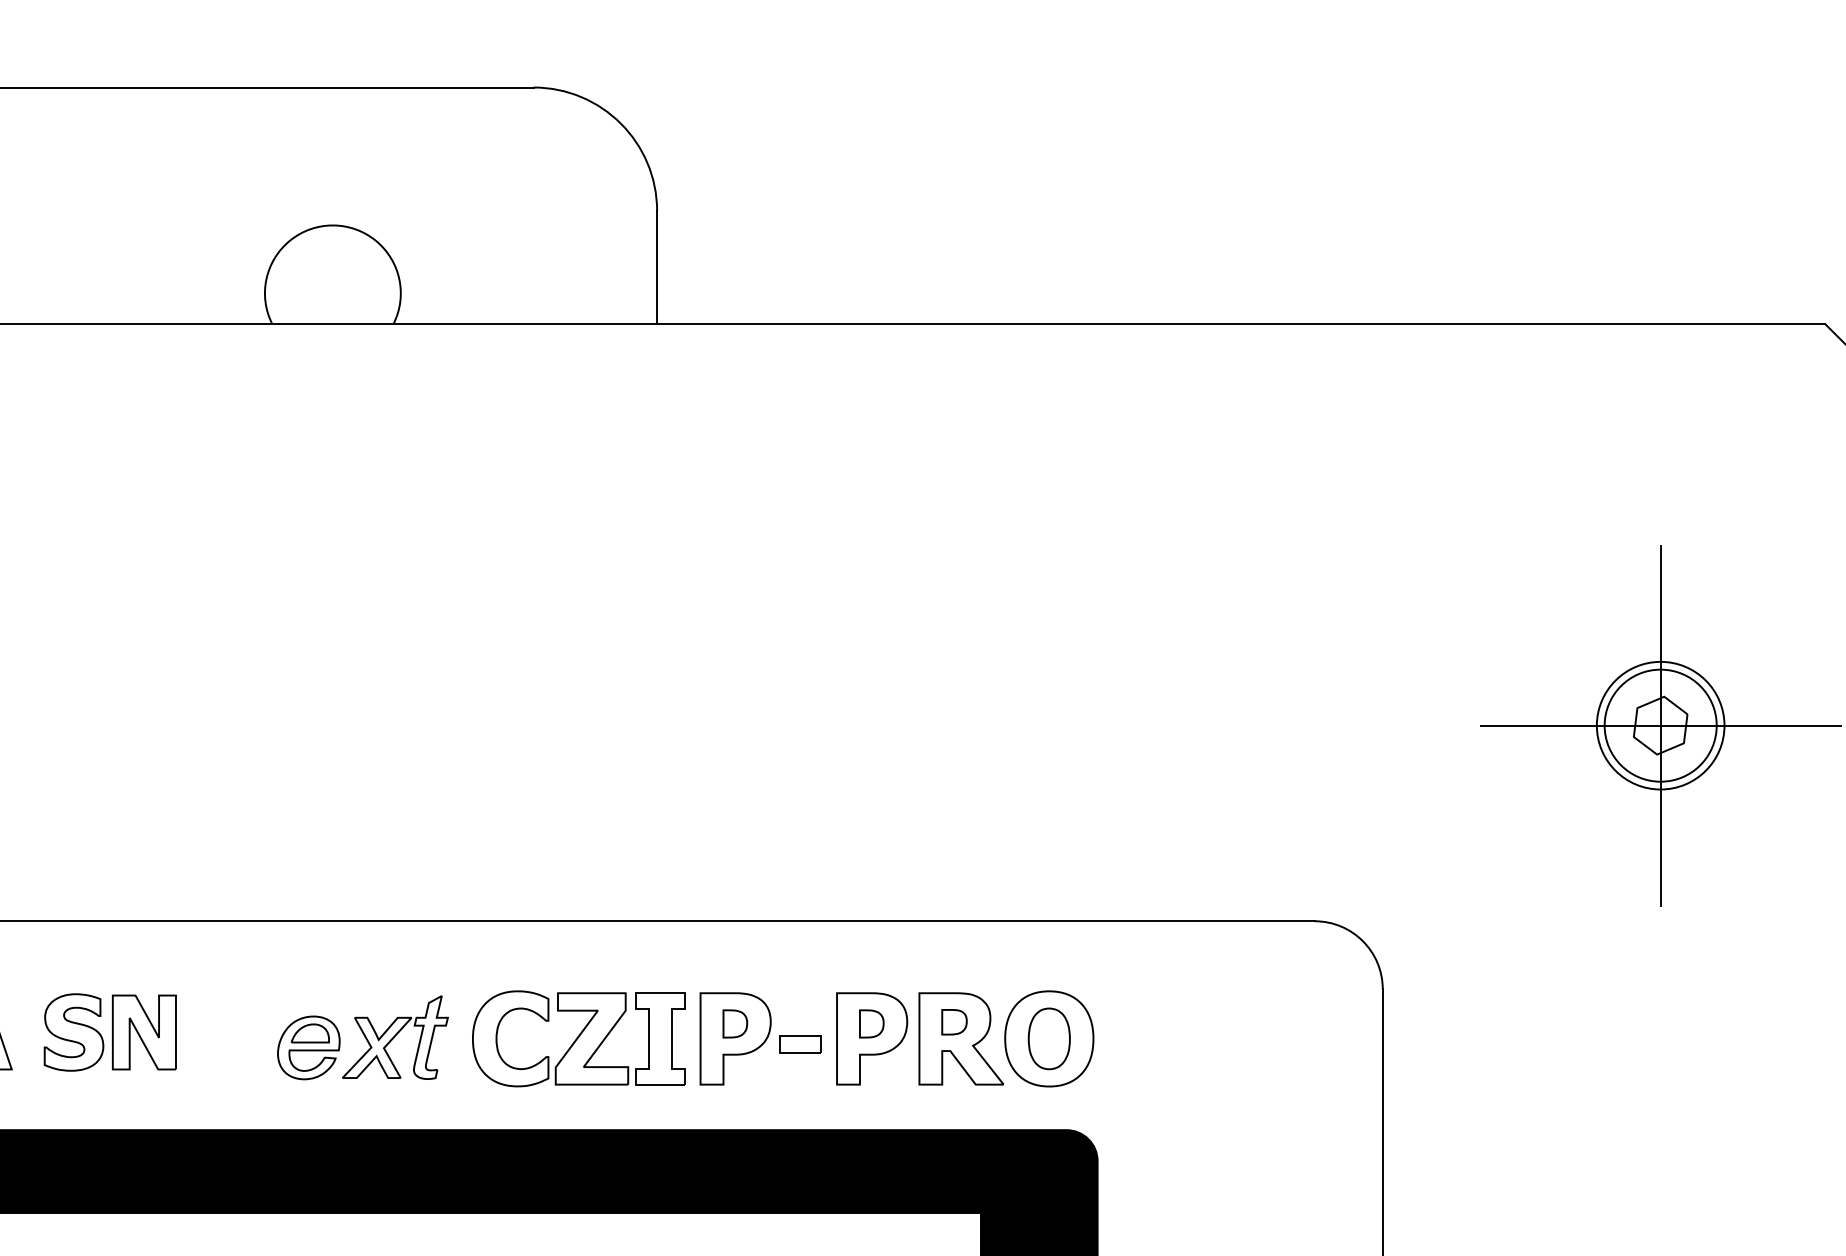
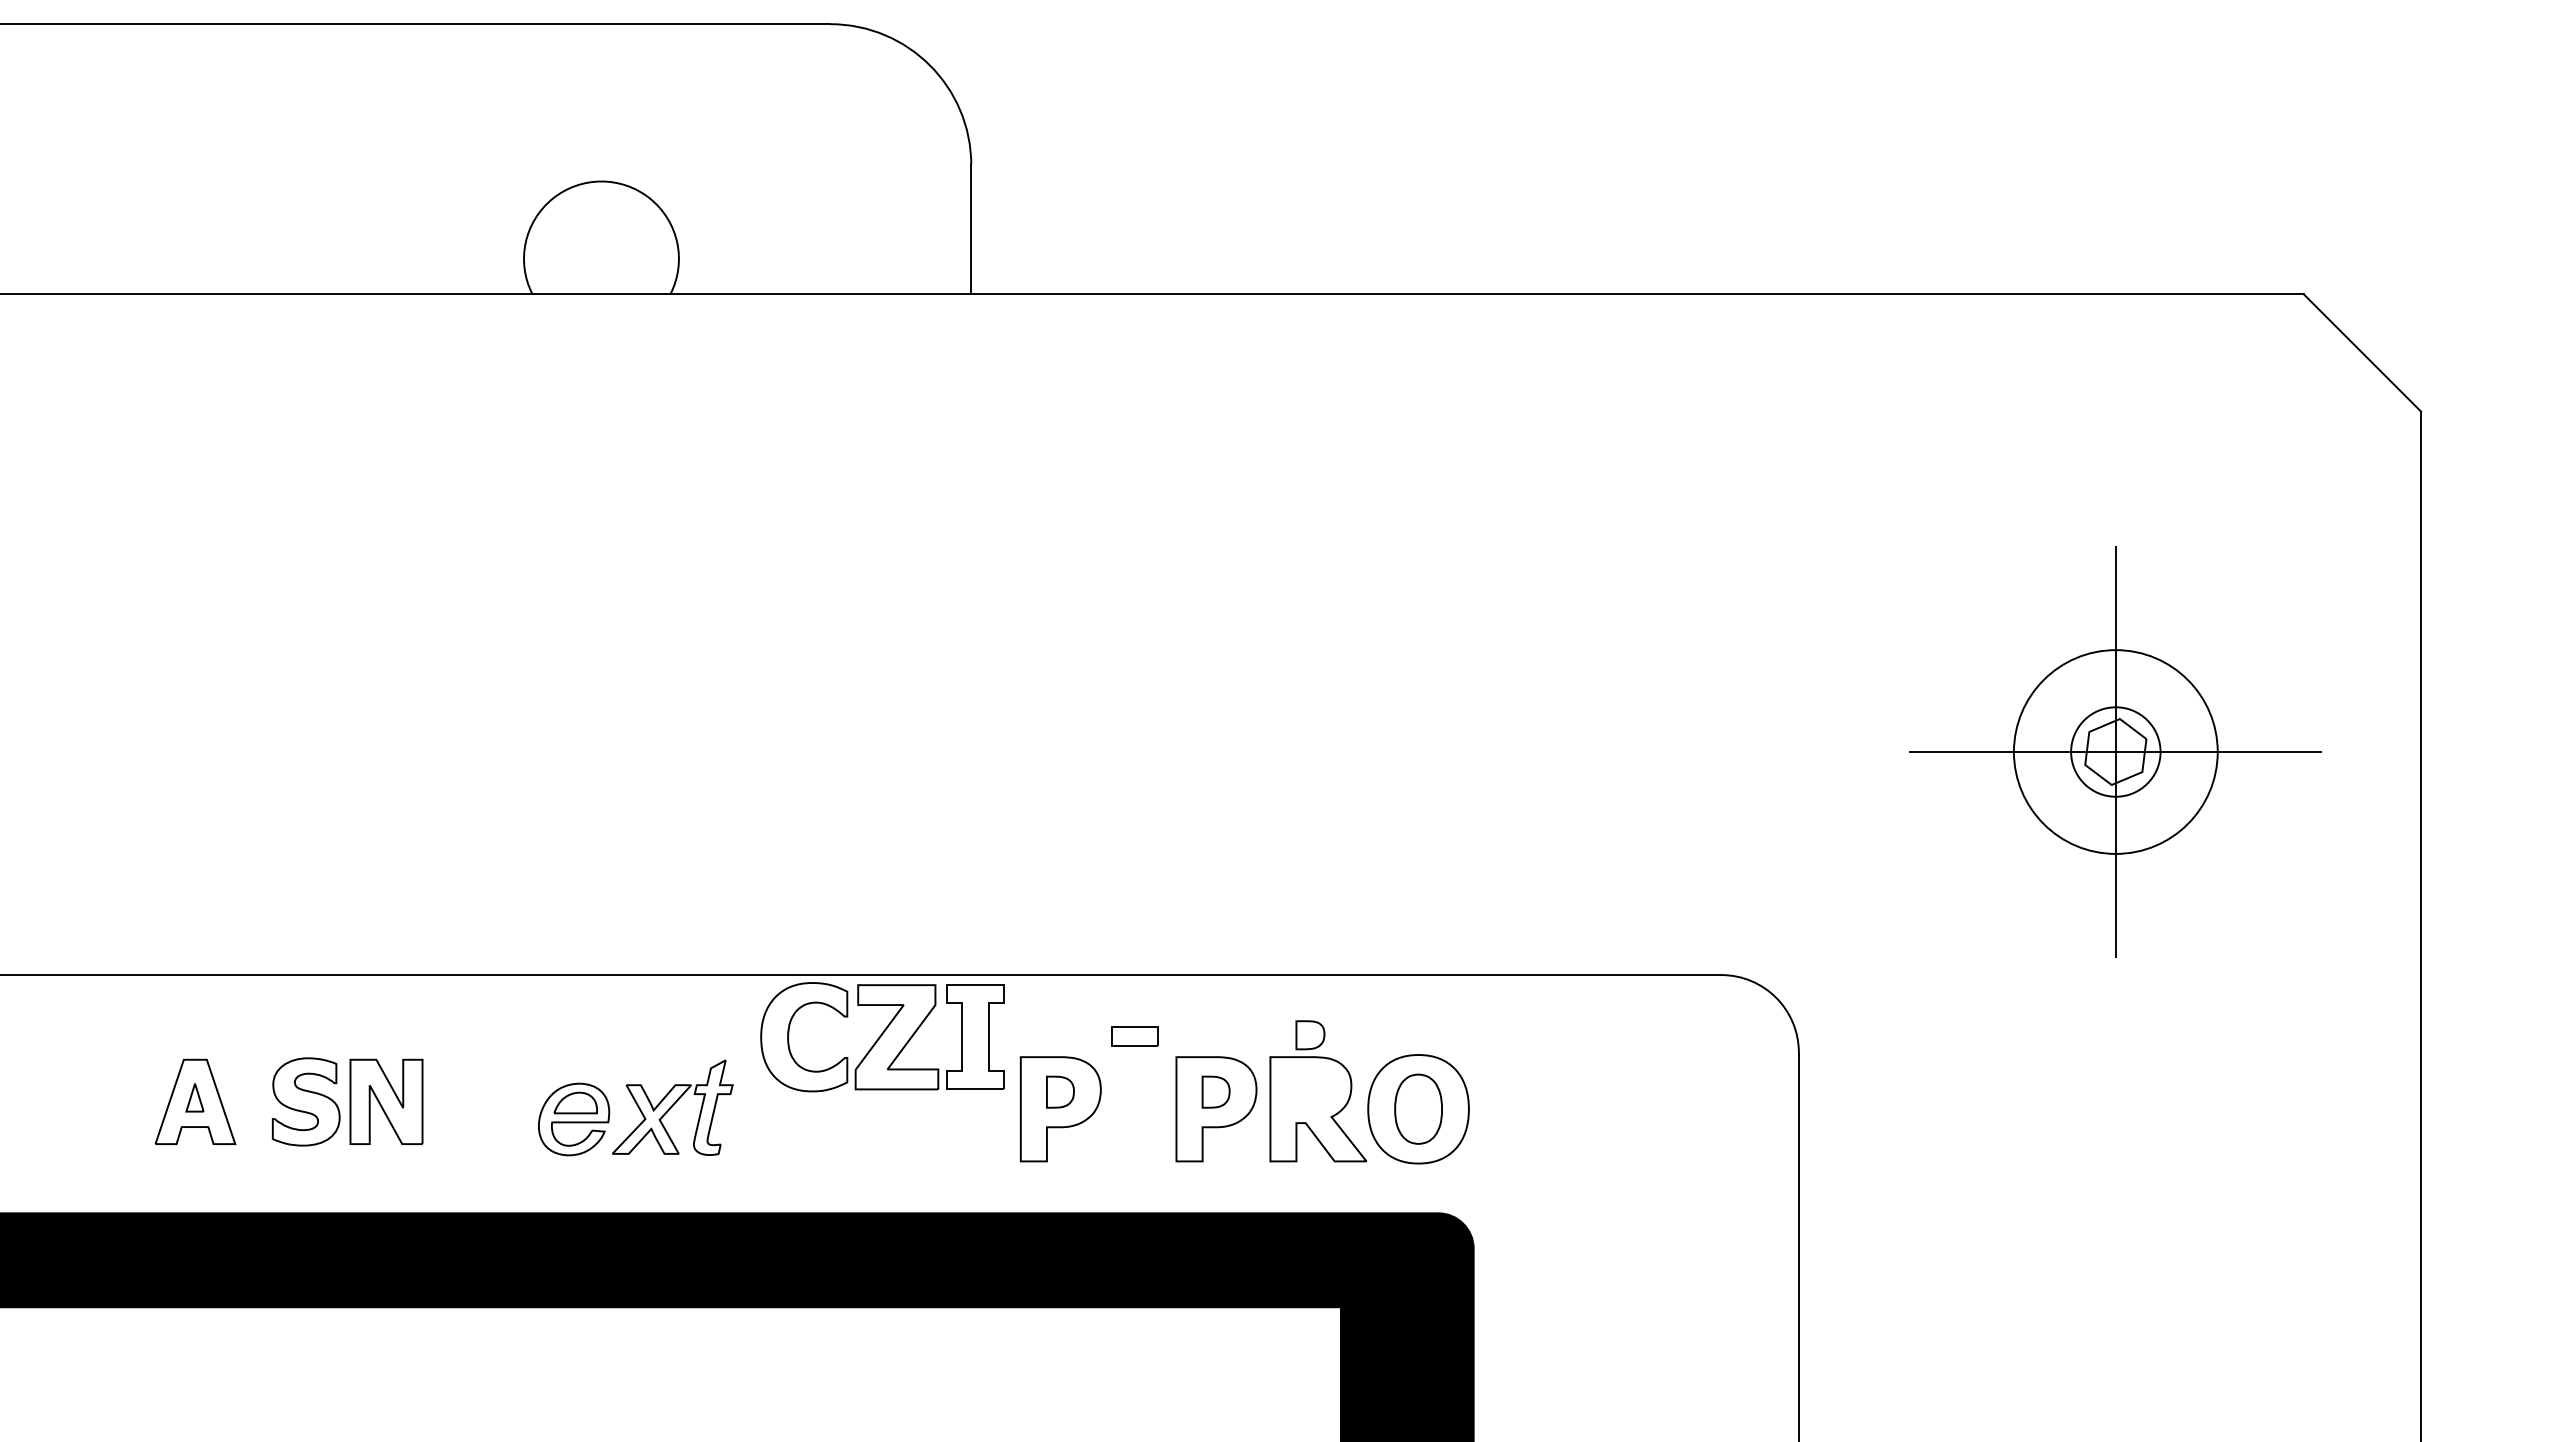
circle: (1660, 725) -> (2115, 751), size x0.7
circle: (1660, 725) -> (2115, 751), size x1.4
part: (954, 1022) -> (1310, 1035), moved
part: (579, 1039) -> (882, 1037), moved
part: (800, 1044) -> (1134, 1036), moved

